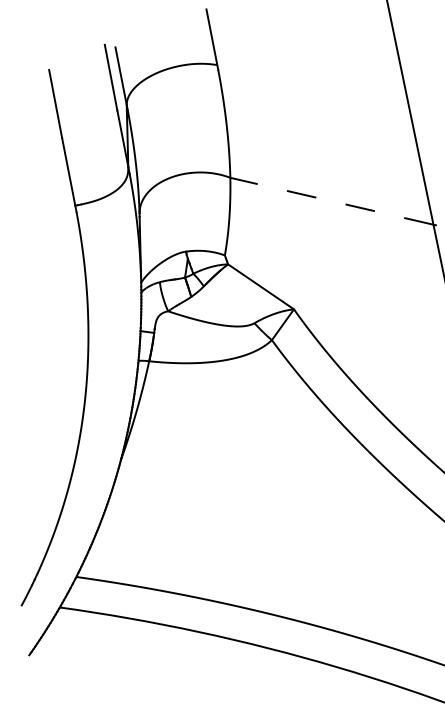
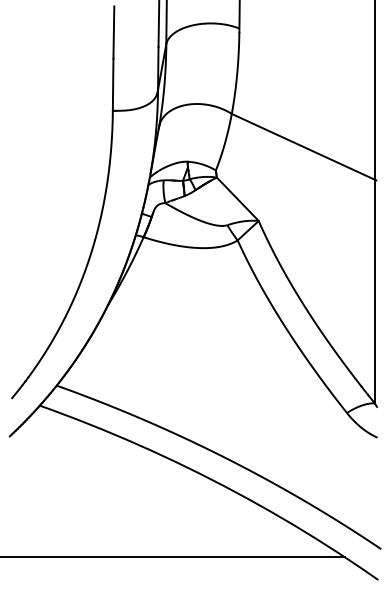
line: (332, 200) -> (303, 146), dashed -> solid

